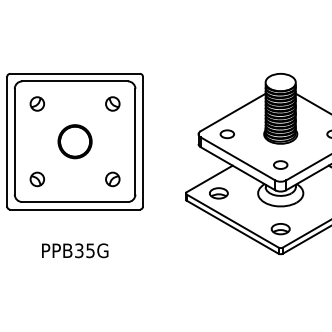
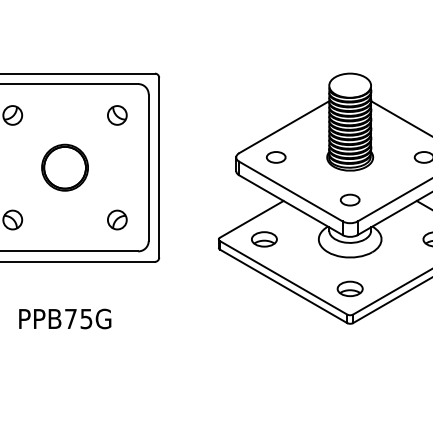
text: (79, 250) -> (71, 318), PPB35G -> PPB75G

